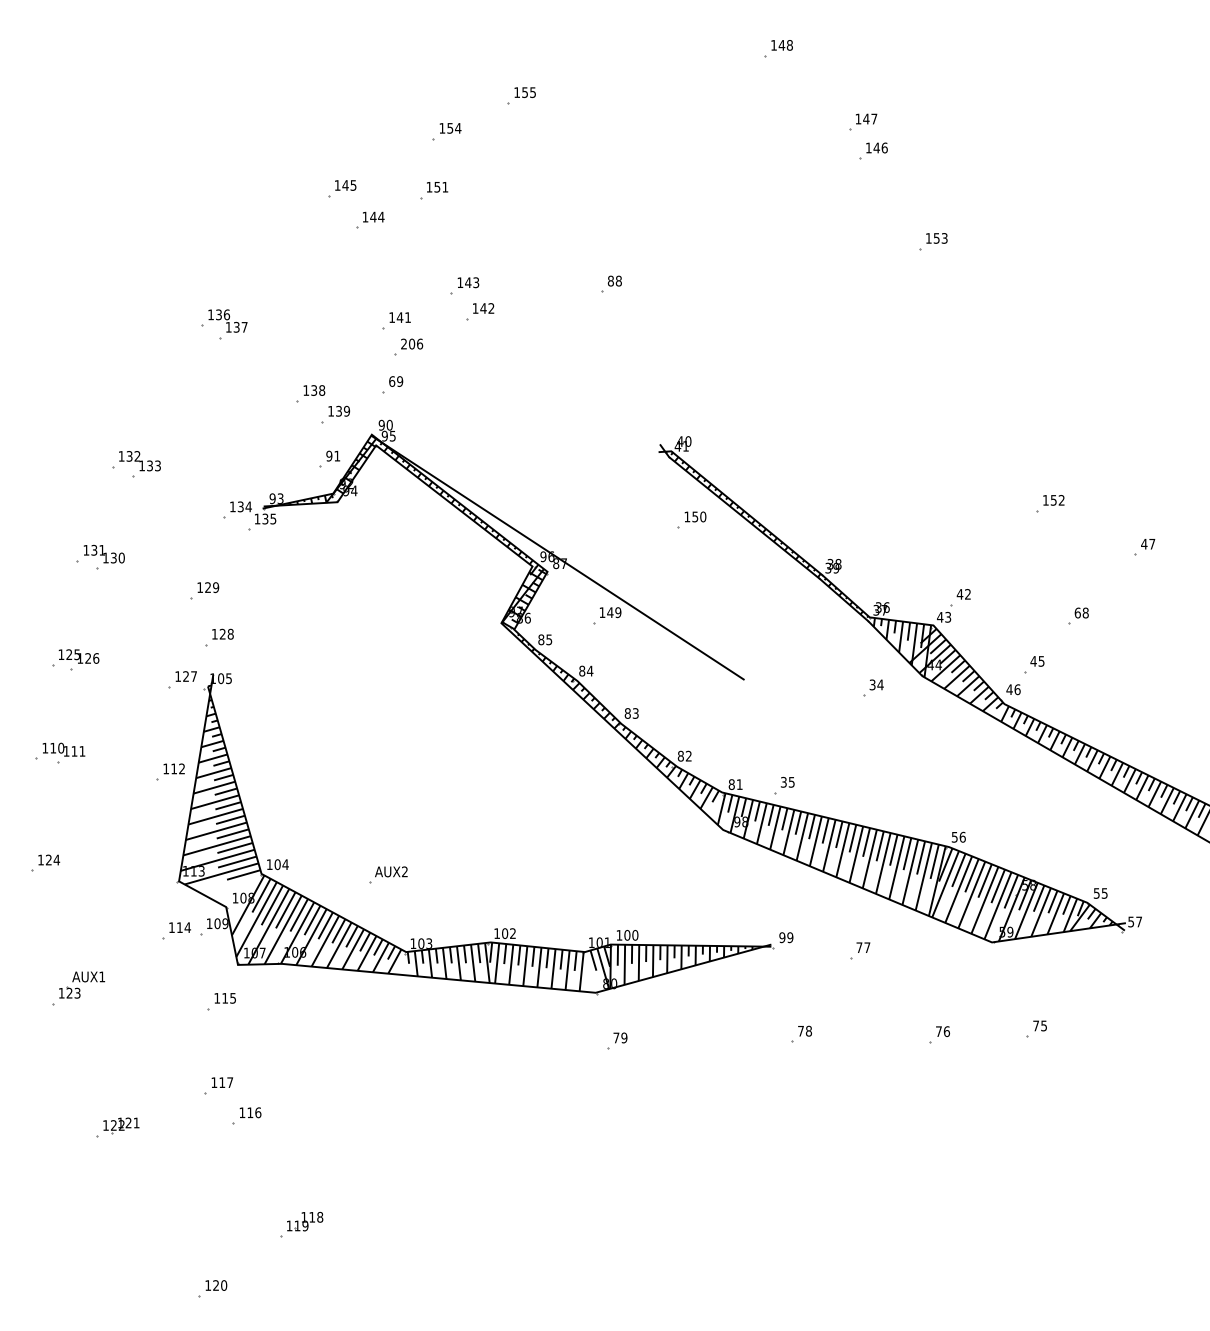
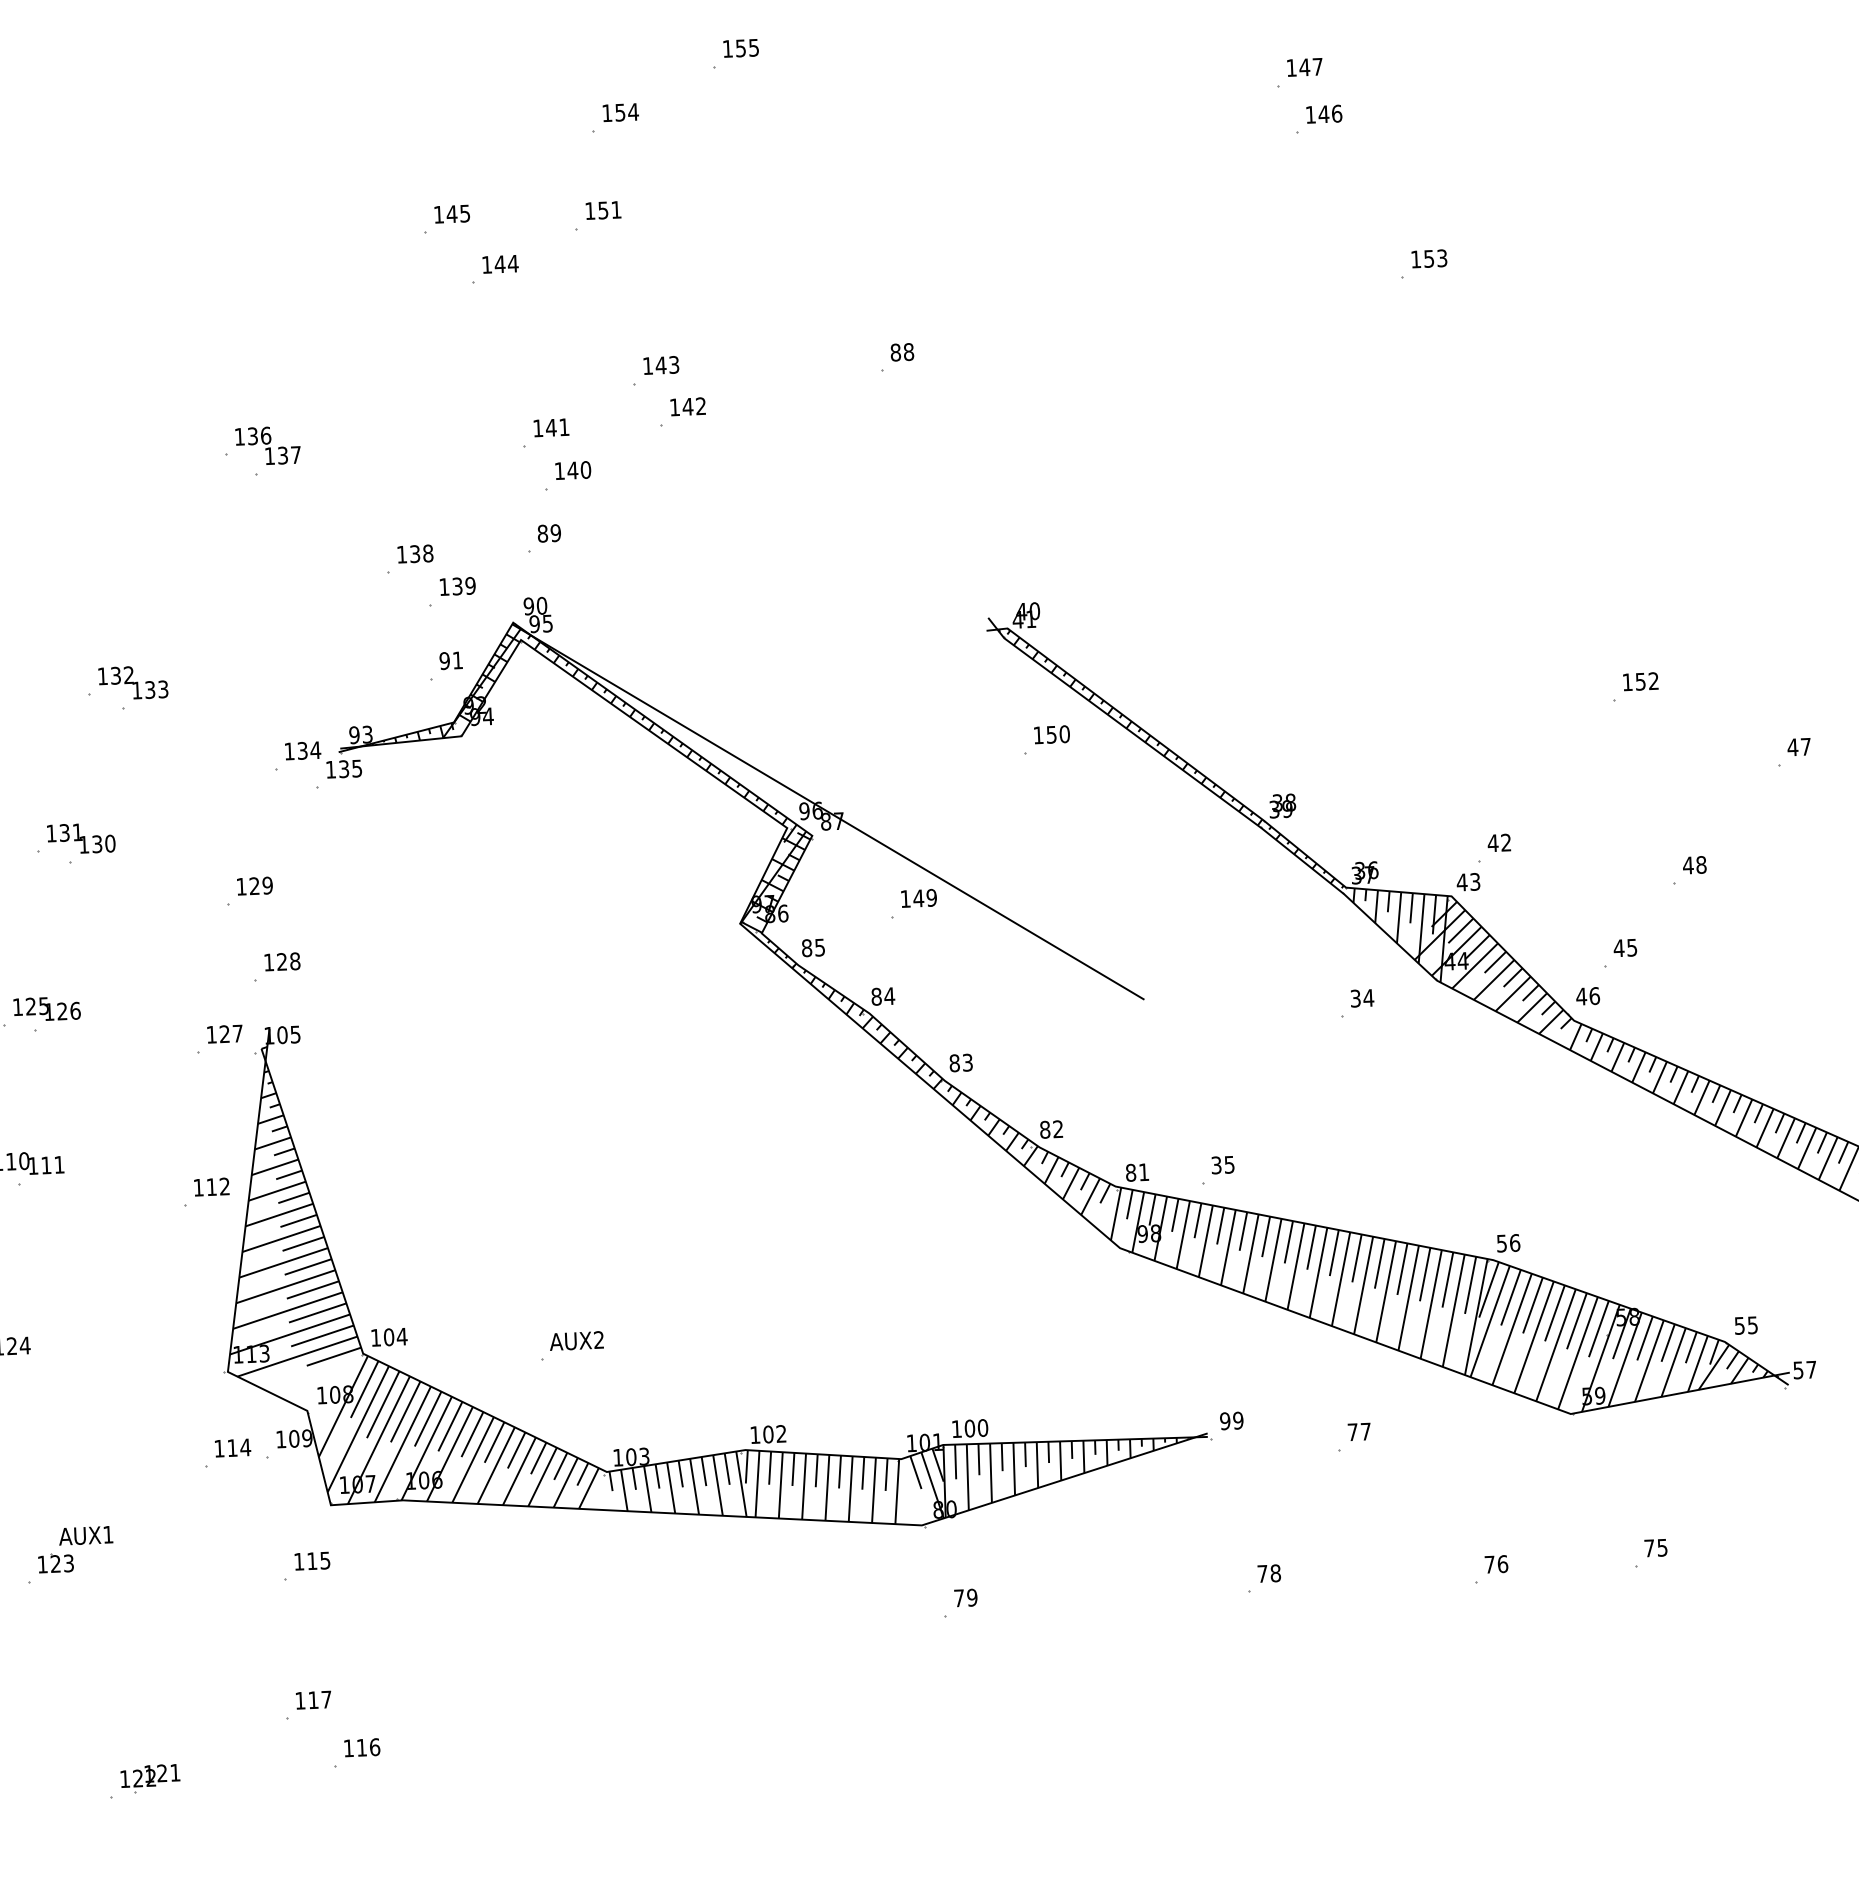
text: (412, 343) -> (573, 469), 206 -> 140
text: (392, 381) -> (543, 533), 69 -> 89
text: (1077, 612) -> (1687, 864), 68 -> 48

